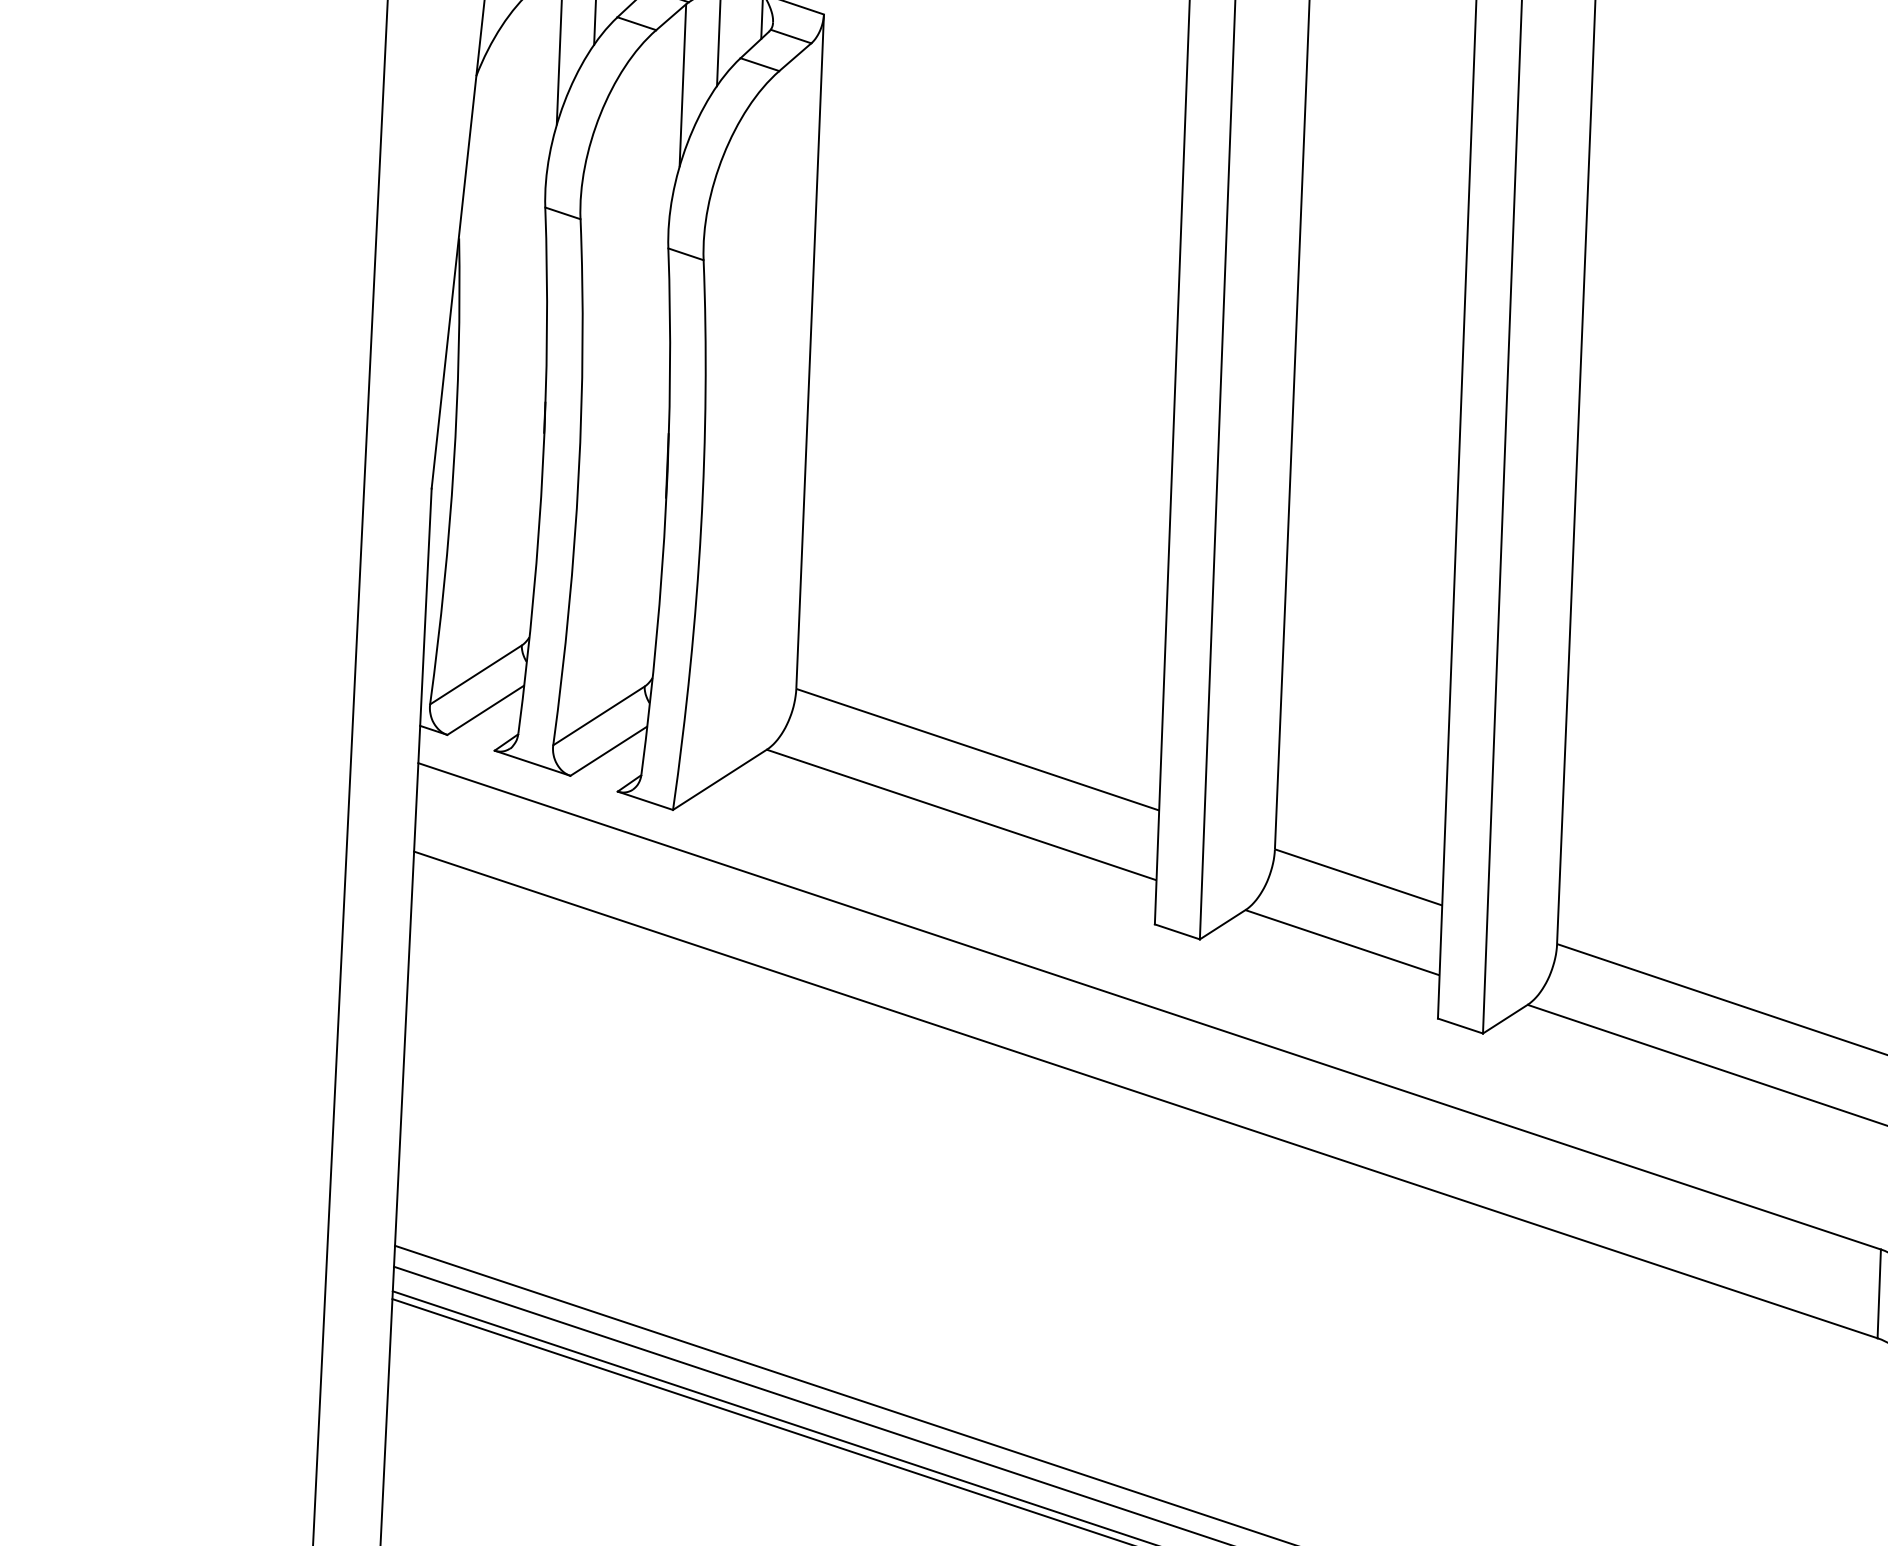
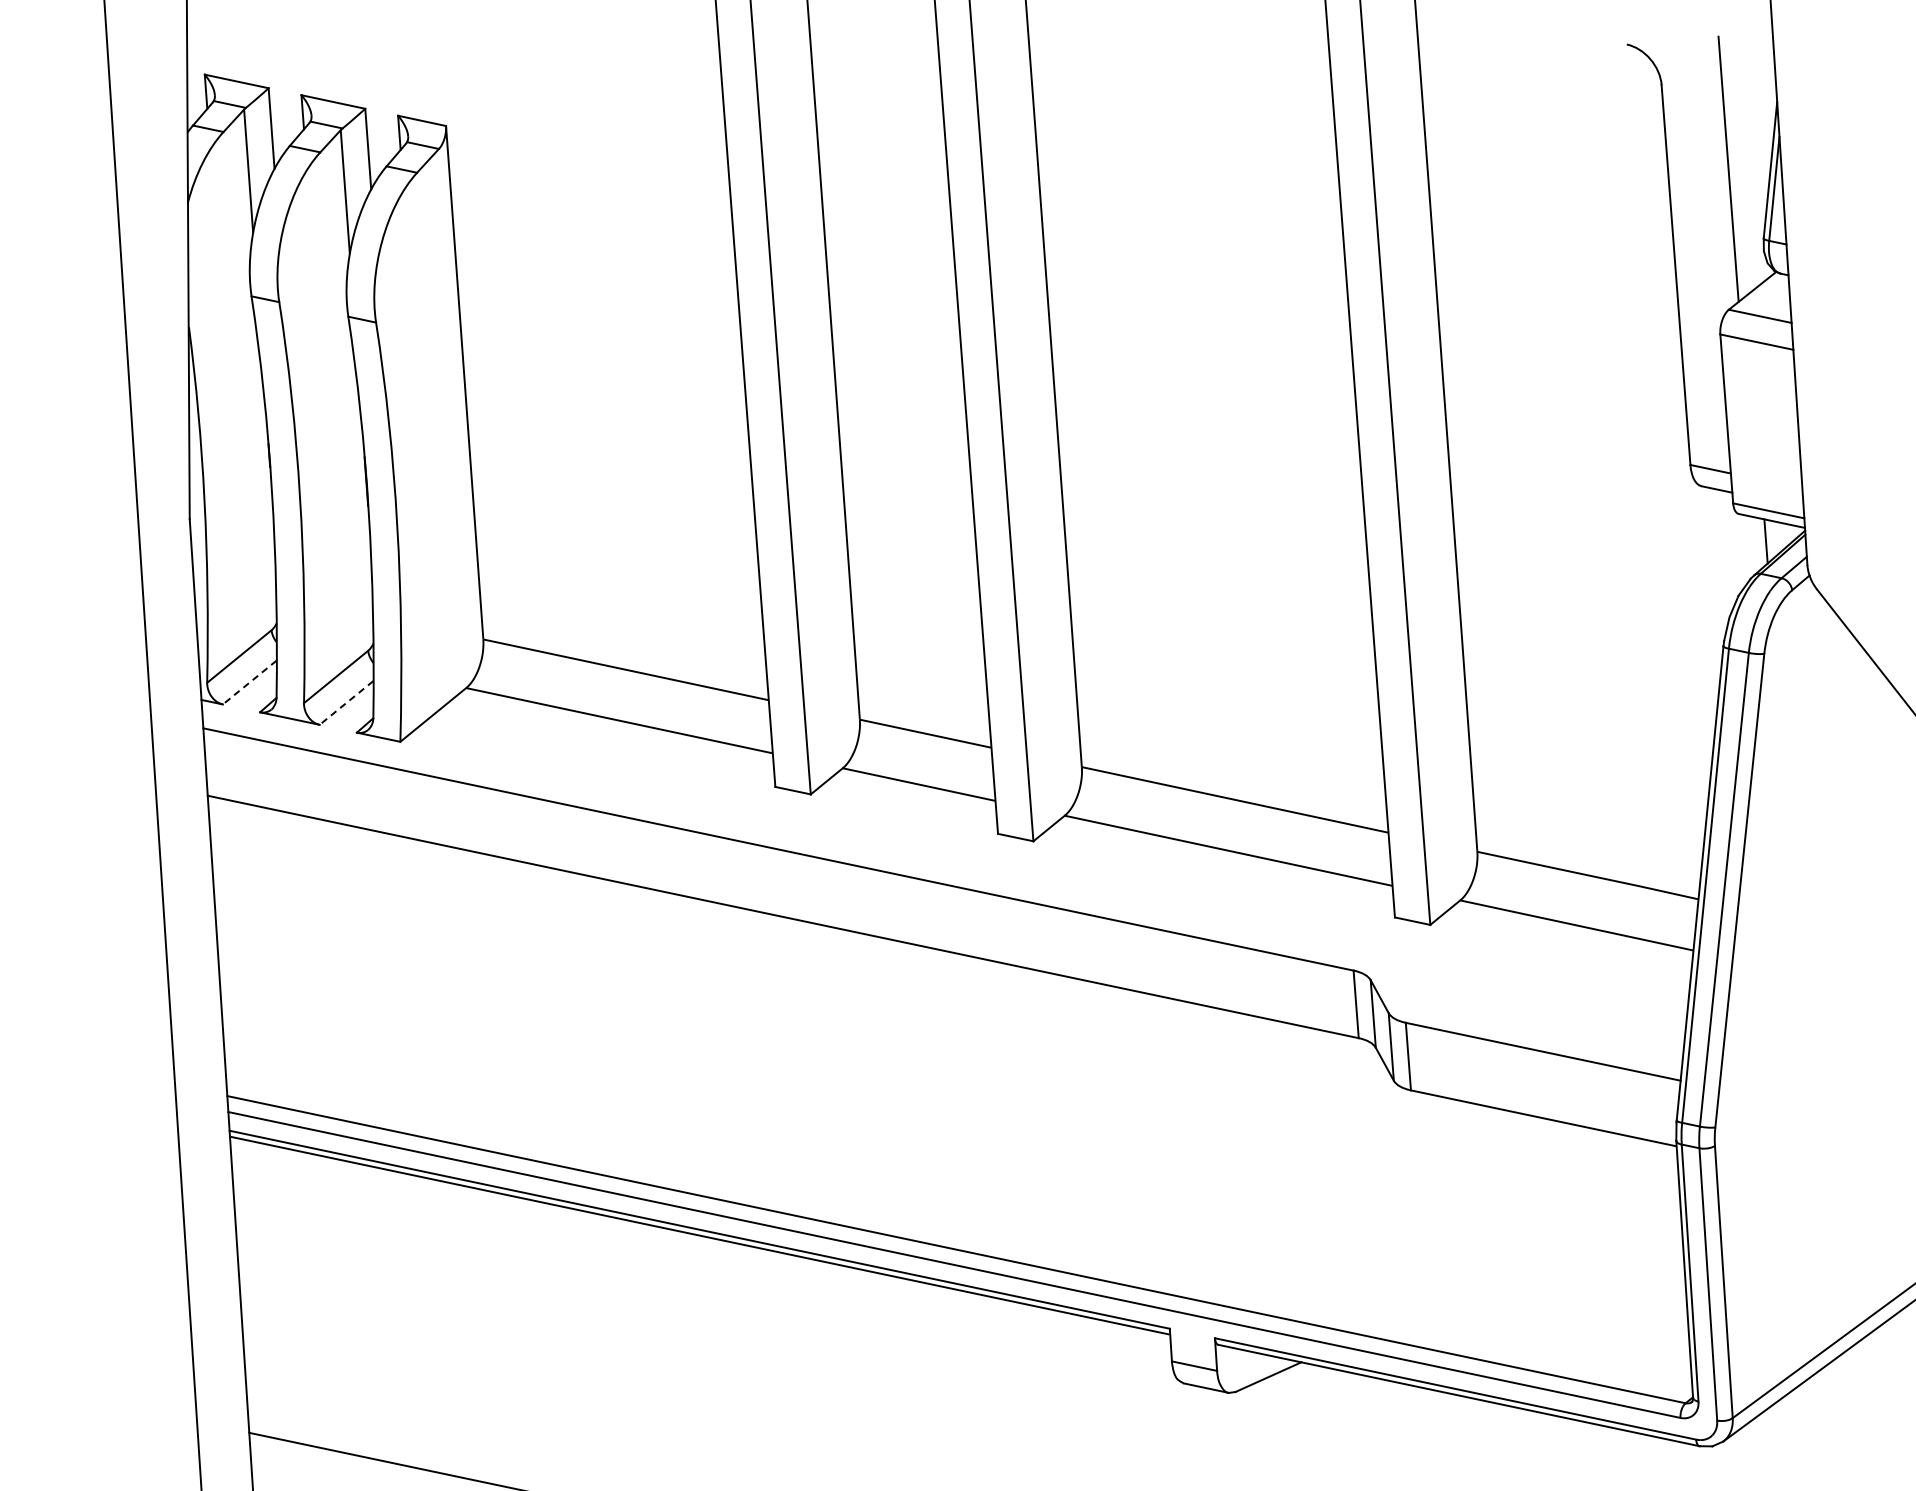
line: (485, 710) -> (249, 682), solid -> dashed
line: (608, 750) -> (346, 702), solid -> dashed

